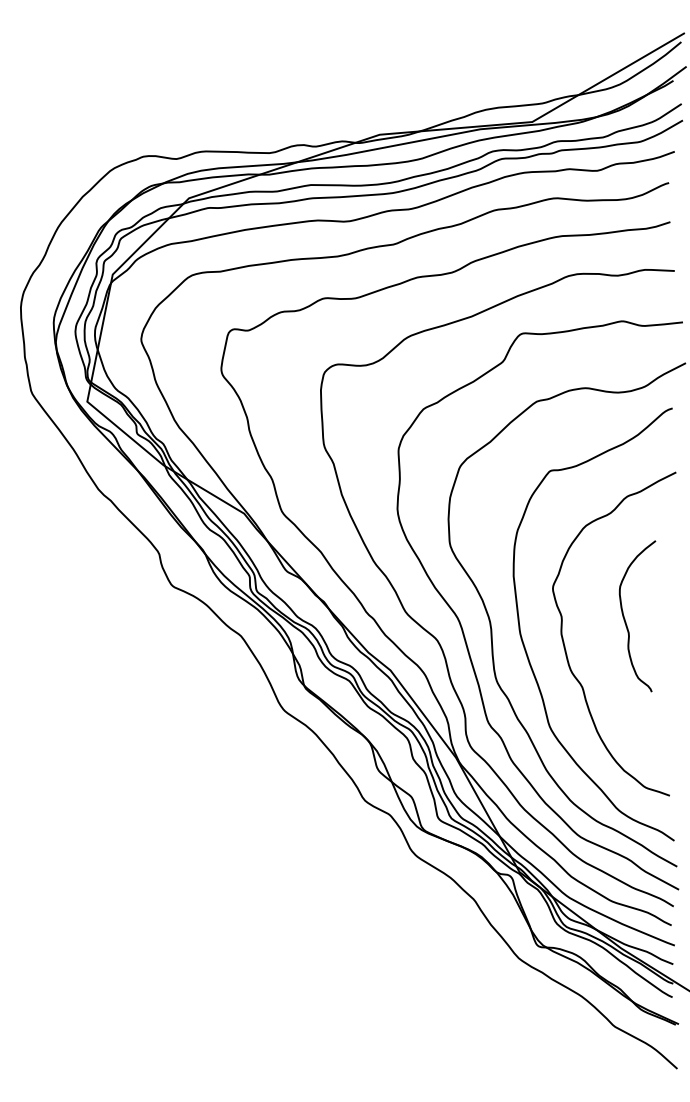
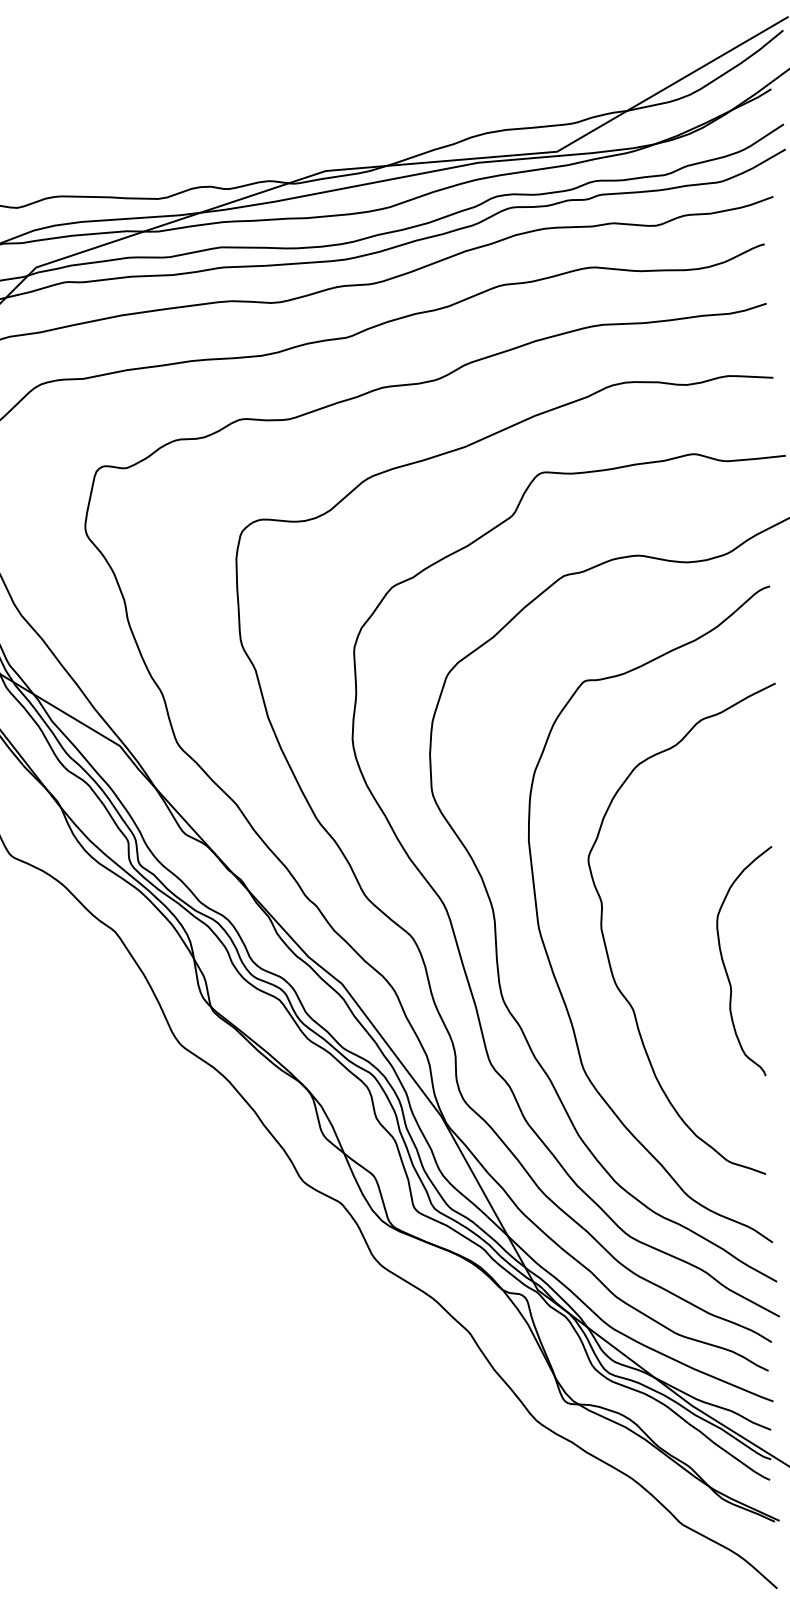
curve: (625, 618) -> (725, 964), moved

